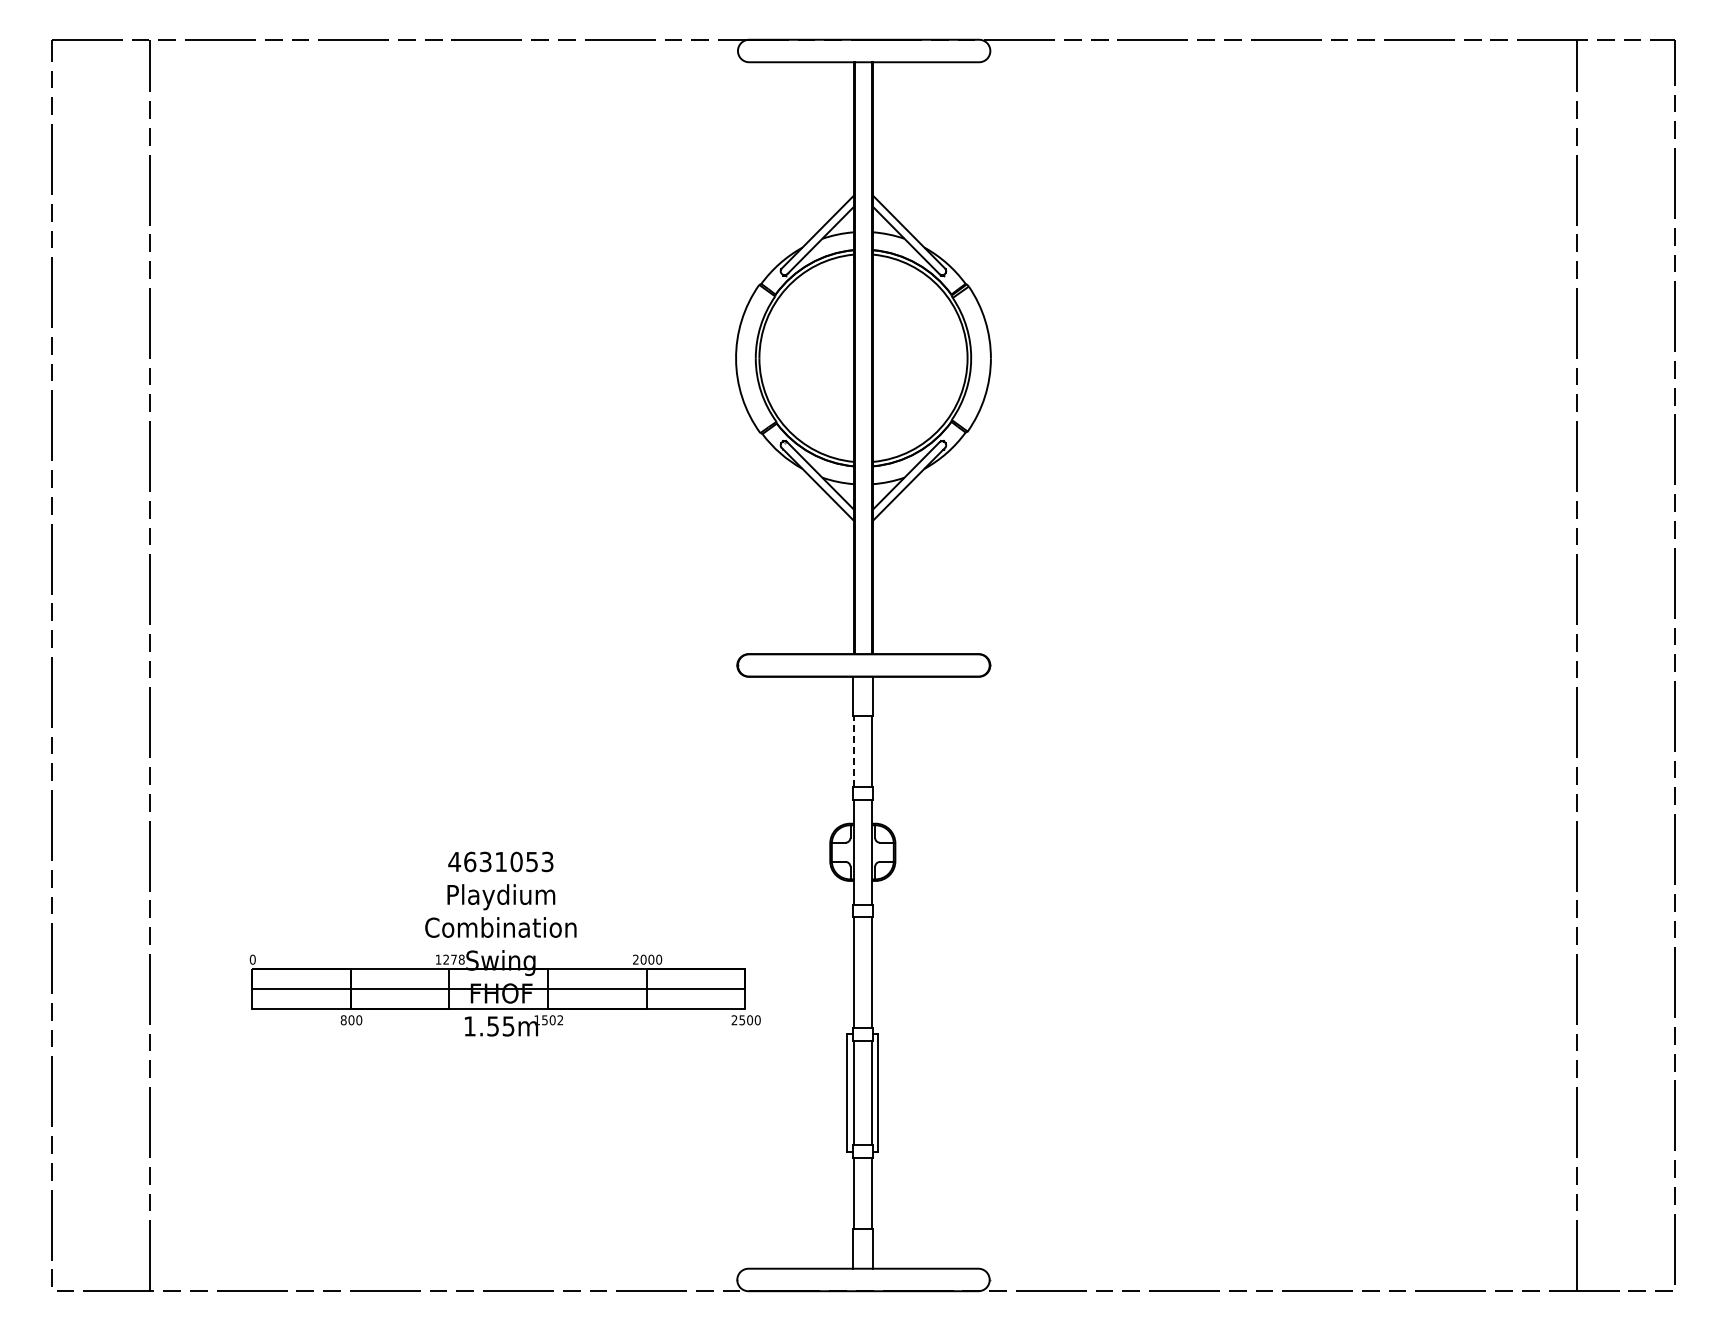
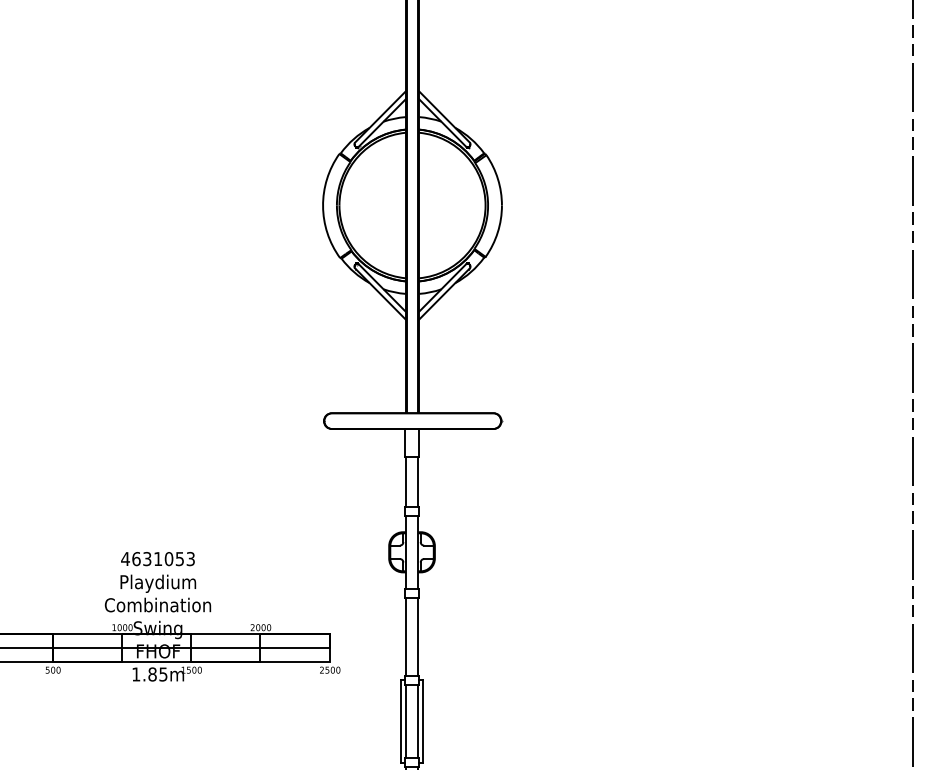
line: (853, 751) -> (405, 481), dashed -> solid
text: (453, 959) -> (124, 627), 1278 -> 1000
text: (343, 1020) -> (47, 670), 800 -> 500
text: (560, 1020) -> (199, 670), 1502 -> 1500
text: (493, 1026) -> (152, 674), 1.55m -> 1.85m

